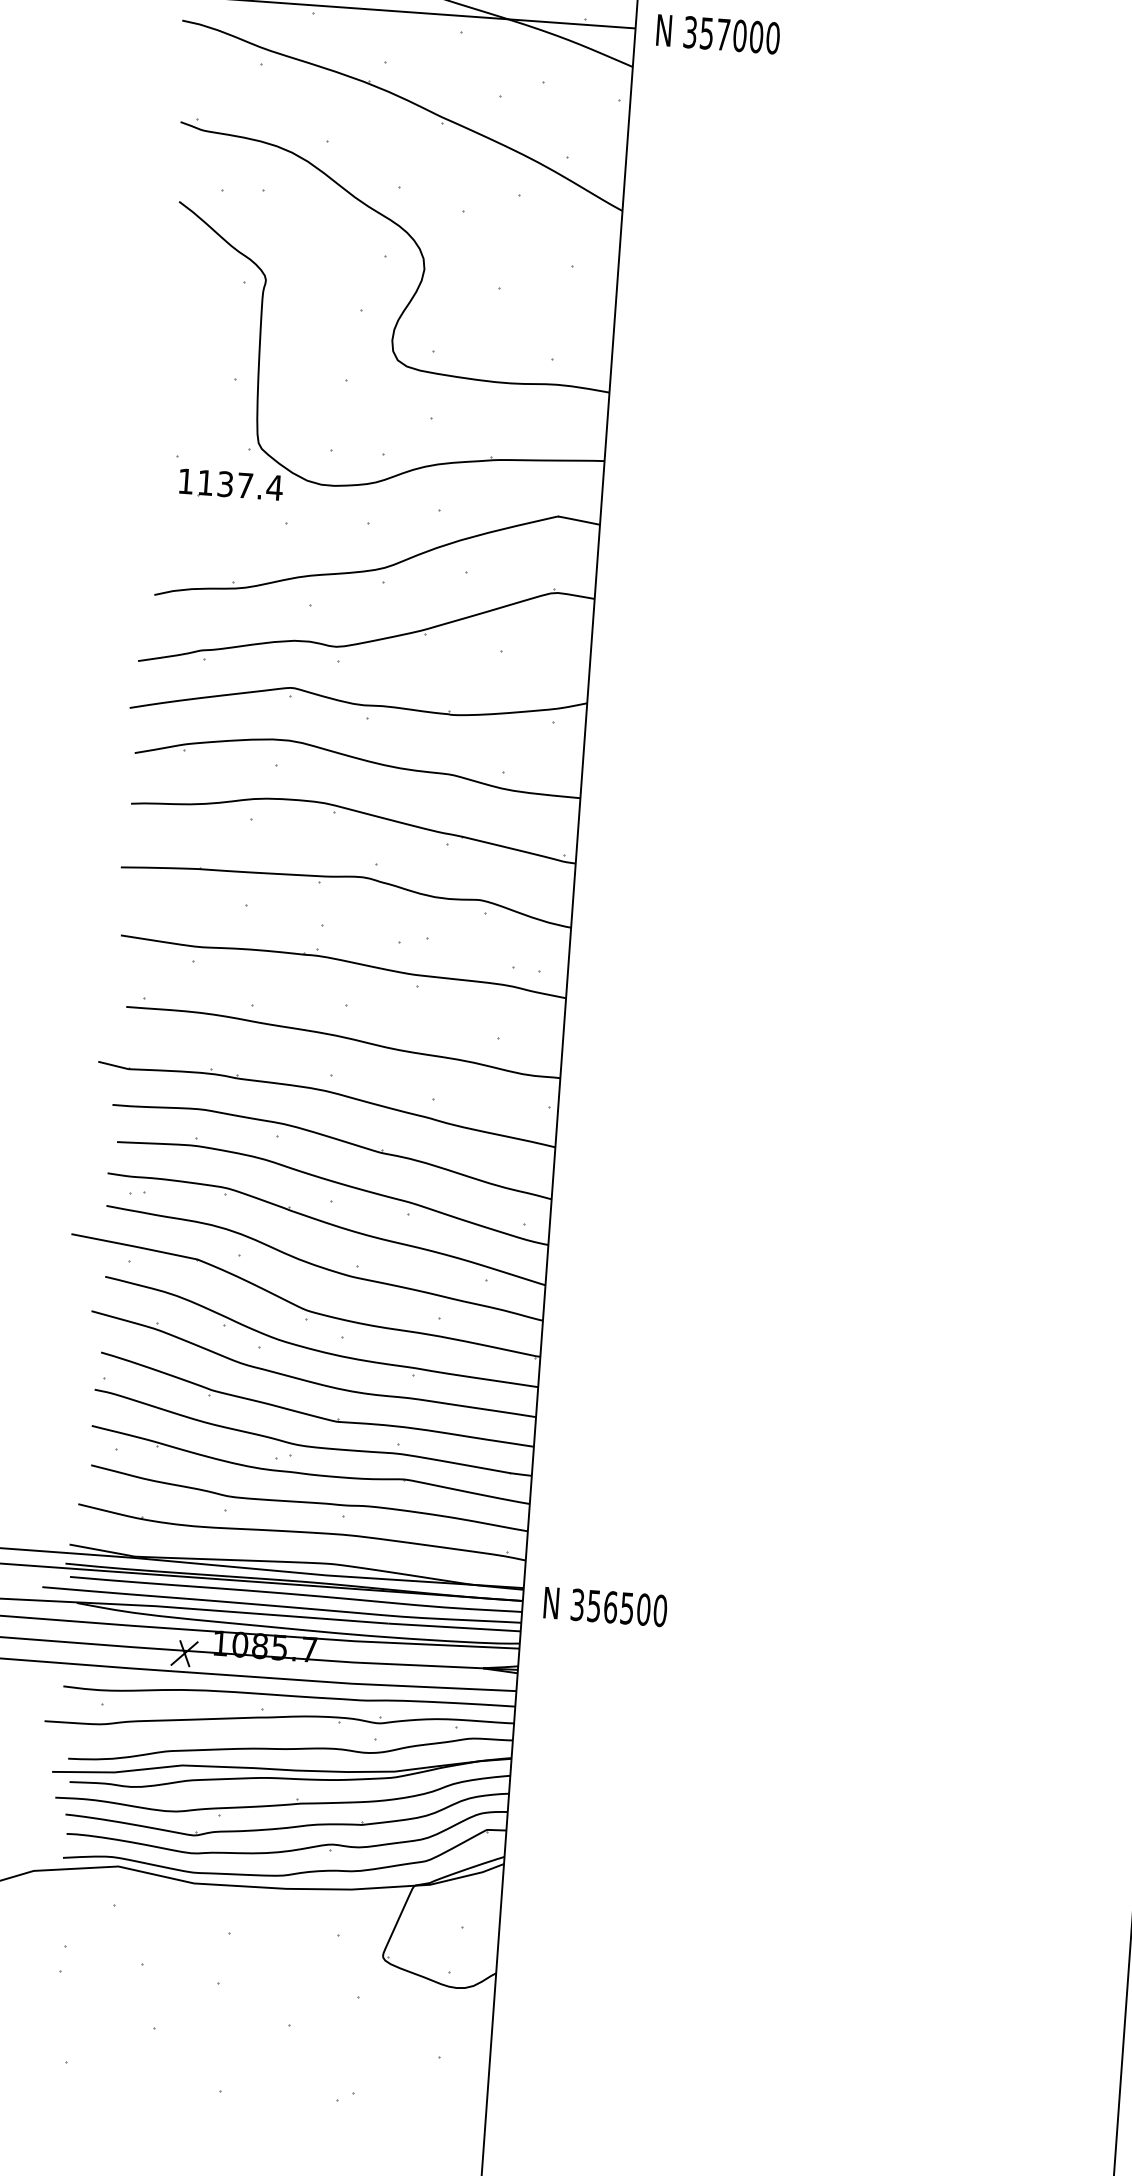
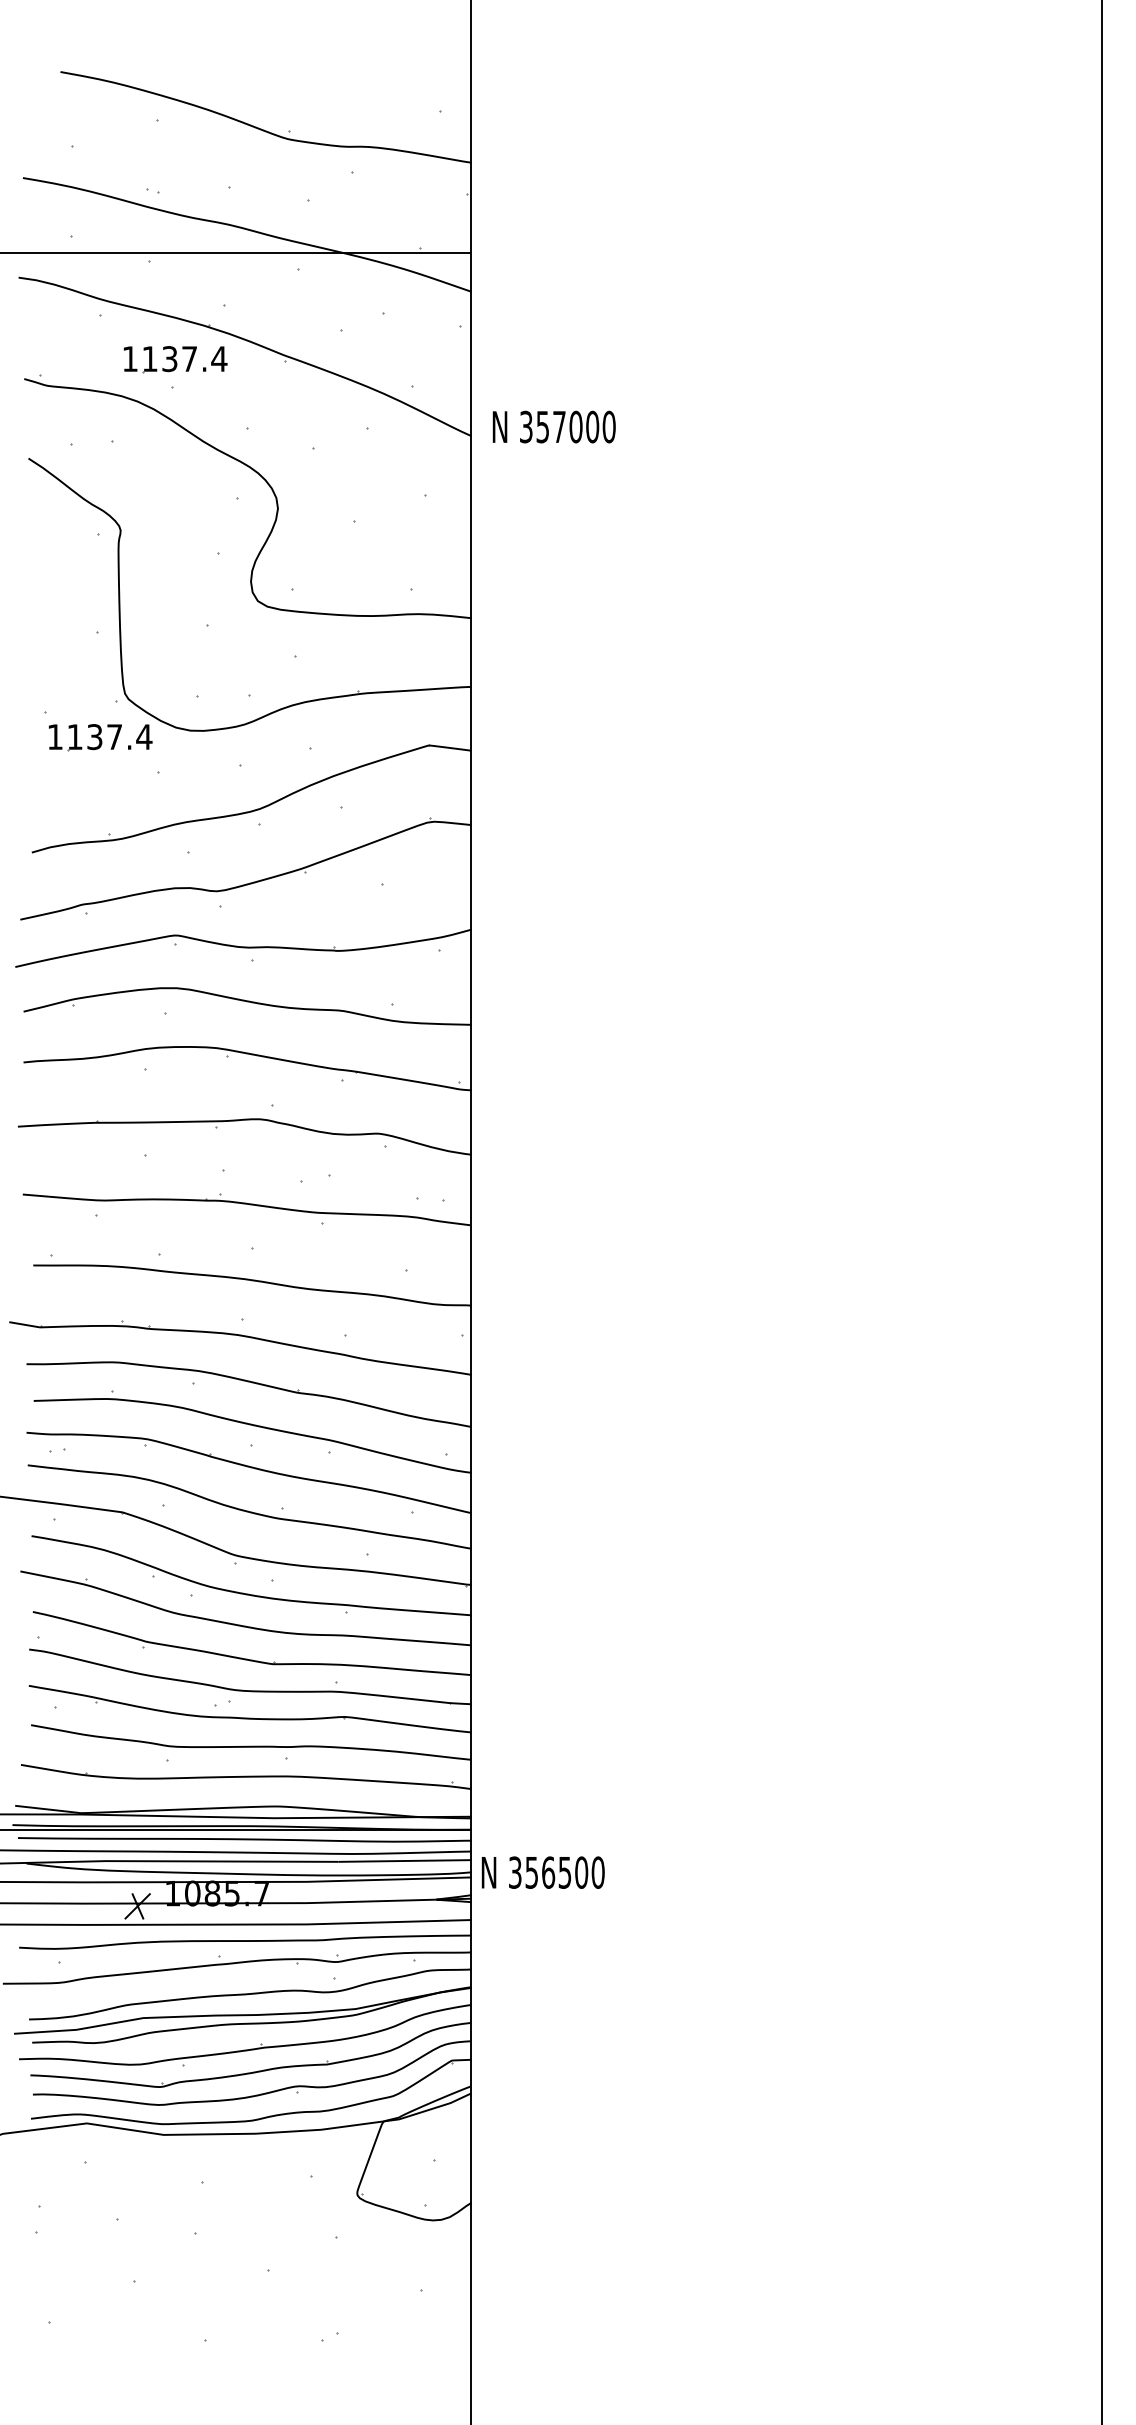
text: (717, 33) -> (553, 426), moved
part: (332, 113) -> (175, 359), added
text: (604, 1606) -> (542, 1872), moved

